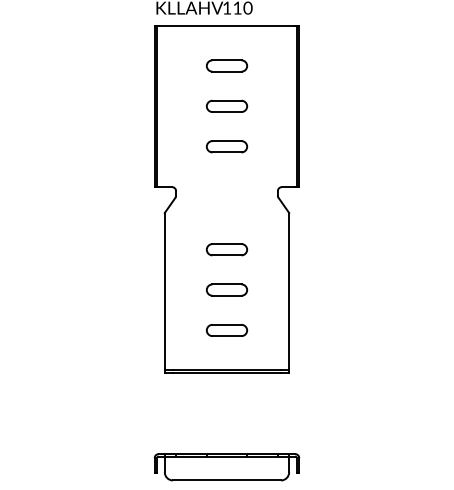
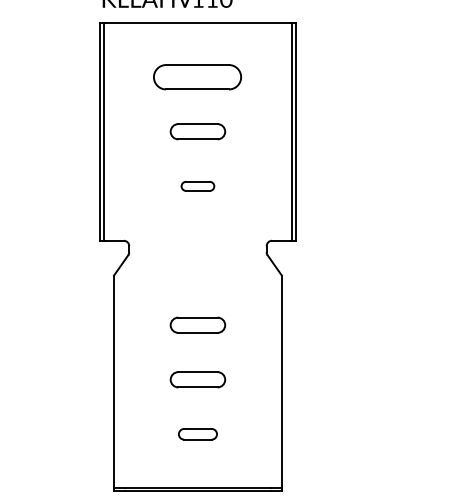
part: (227, 65) -> (198, 76), size x1.6
part: (226, 146) -> (197, 185), size x0.6
part: (226, 330) -> (197, 434), size x0.7

